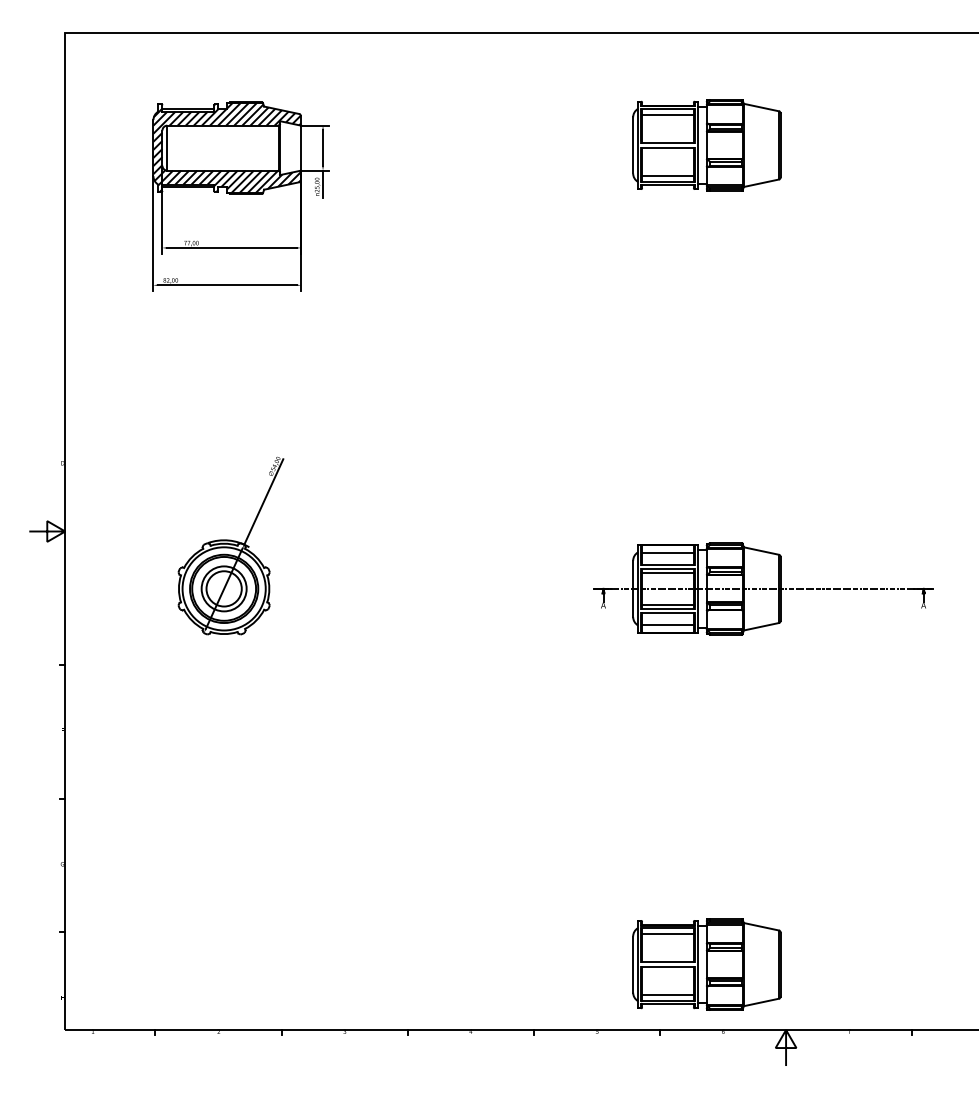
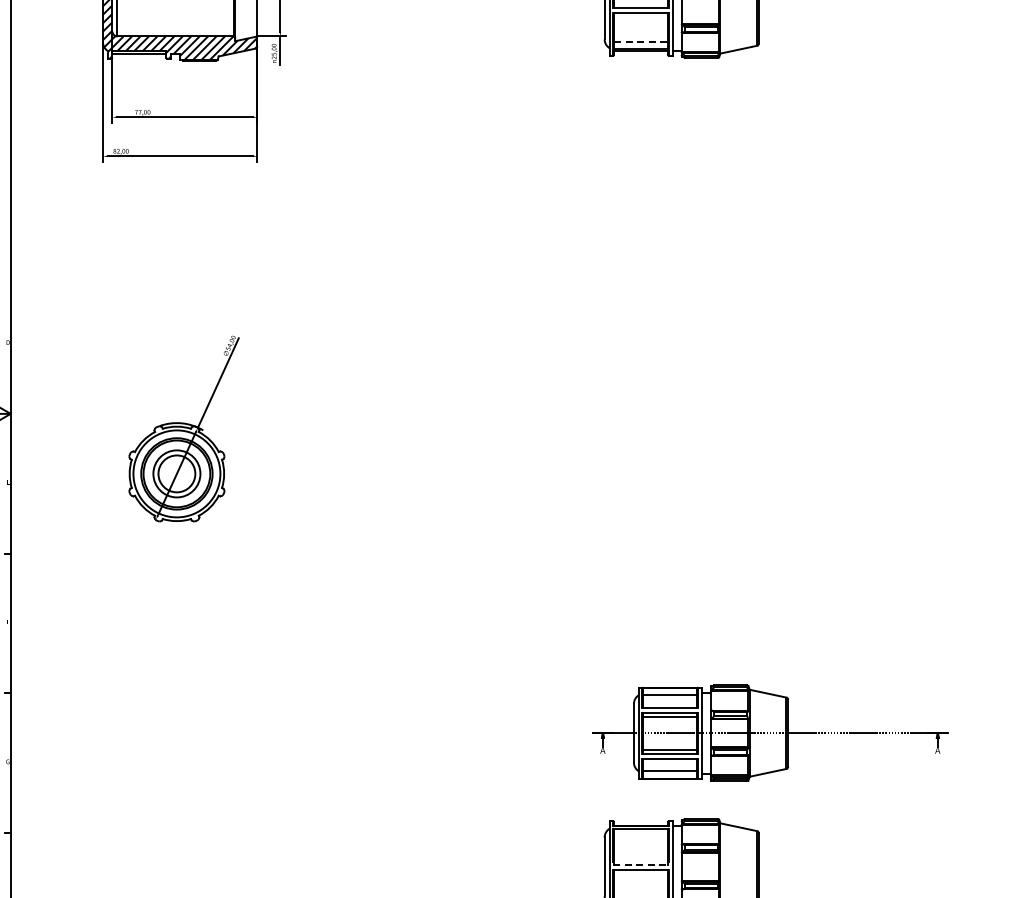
line: (667, 175) -> (640, 41), solid -> dashed
part: (763, 588) -> (770, 732), moved
line: (667, 934) -> (640, 835), removed
line: (667, 962) -> (640, 864), solid -> dashed

